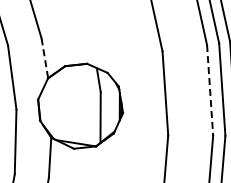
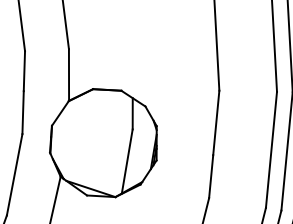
line: (44, 58) -> (68, 75), dashed -> solid
line: (210, 90) -> (271, 150), dashed -> solid

